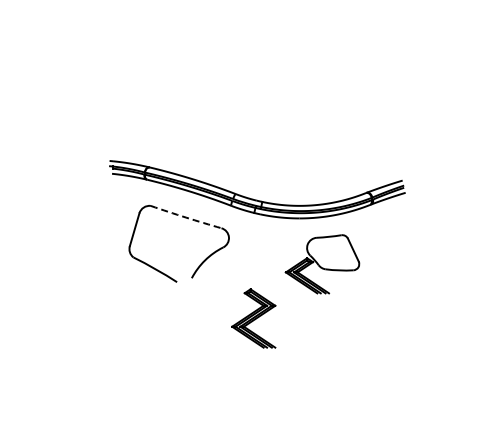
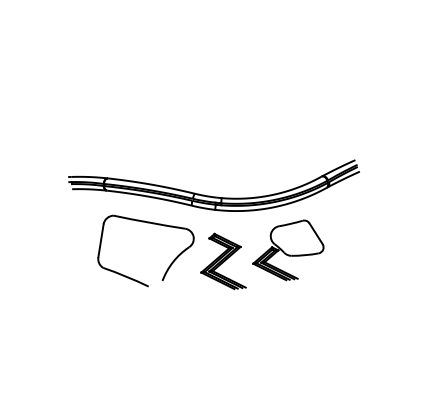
arc: (186, 217) -> (149, 222), dashed -> solid
part: (253, 318) -> (221, 261), moved

